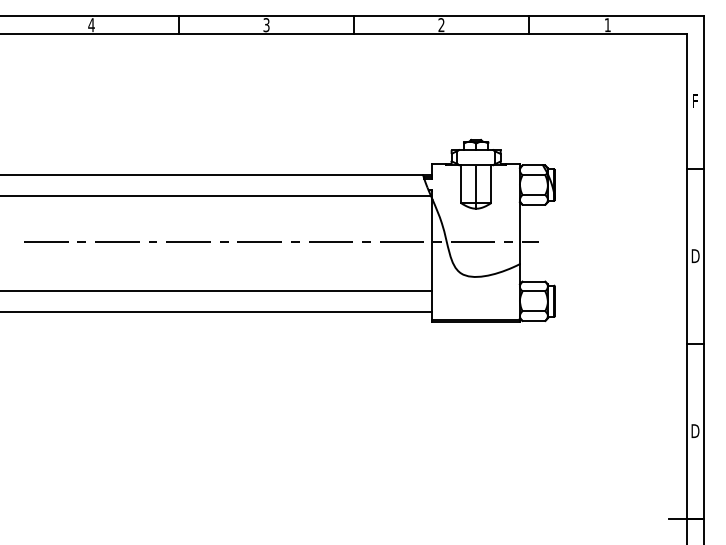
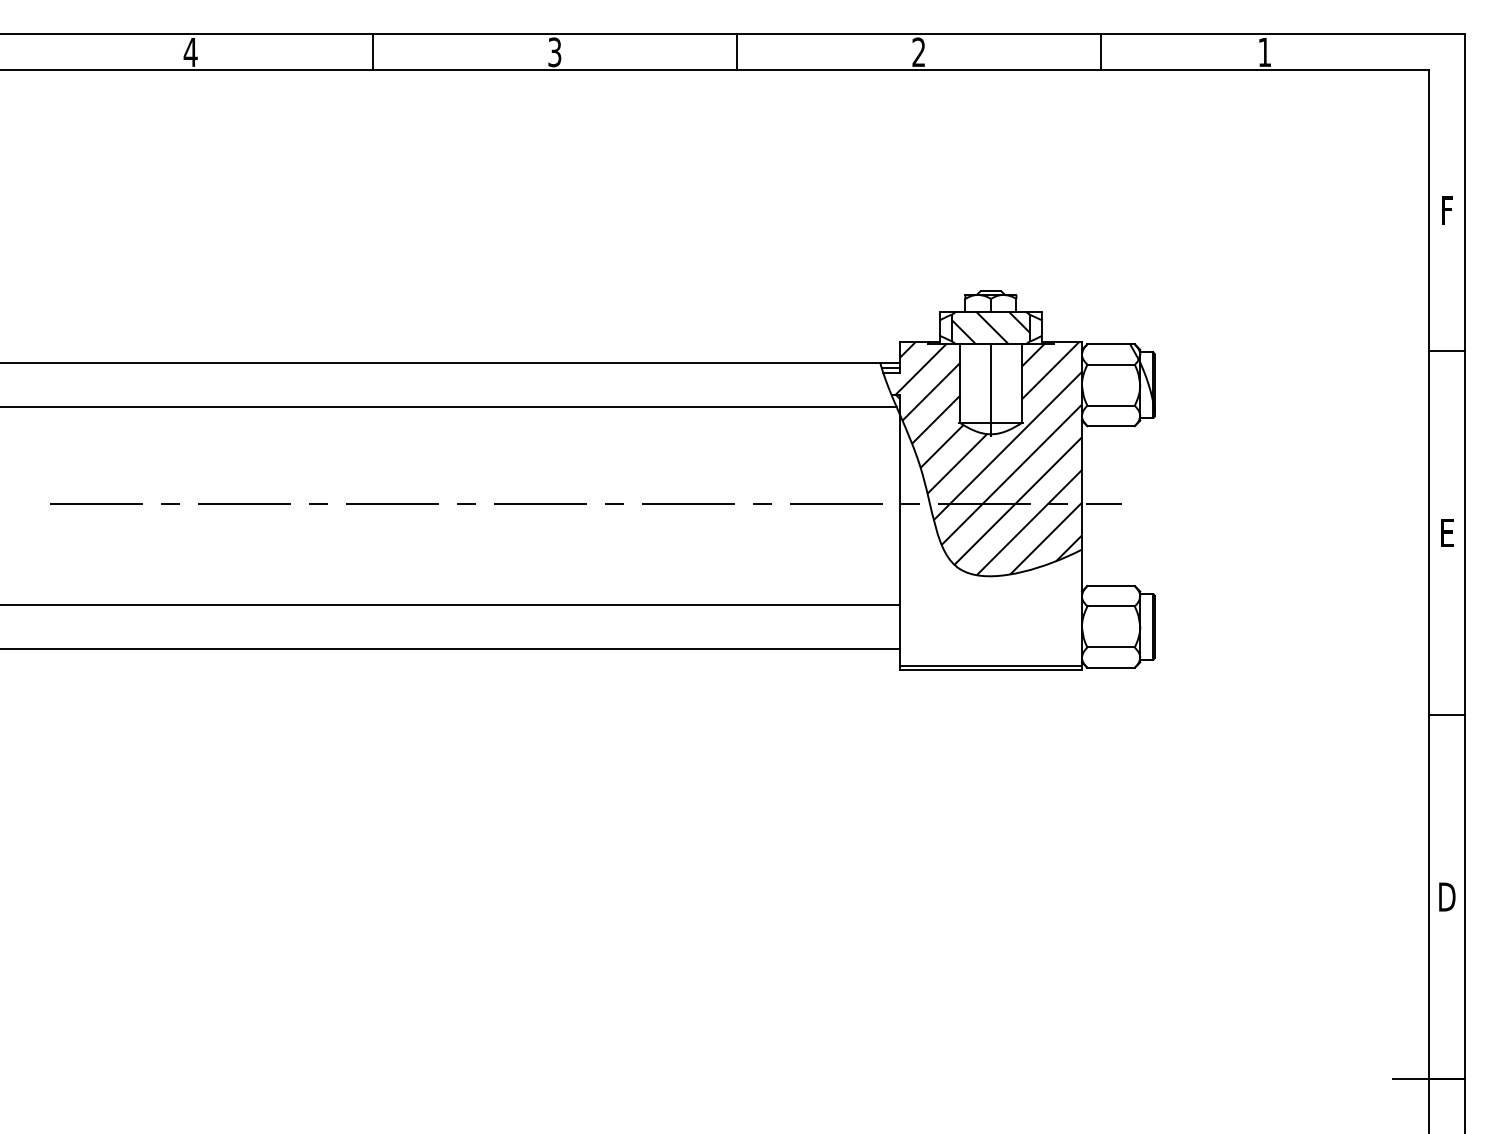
hatch: (475, 157) -> (989, 327), added
hatch: (471, 220) -> (981, 458), added
text: (695, 256) -> (1447, 533), D -> E

